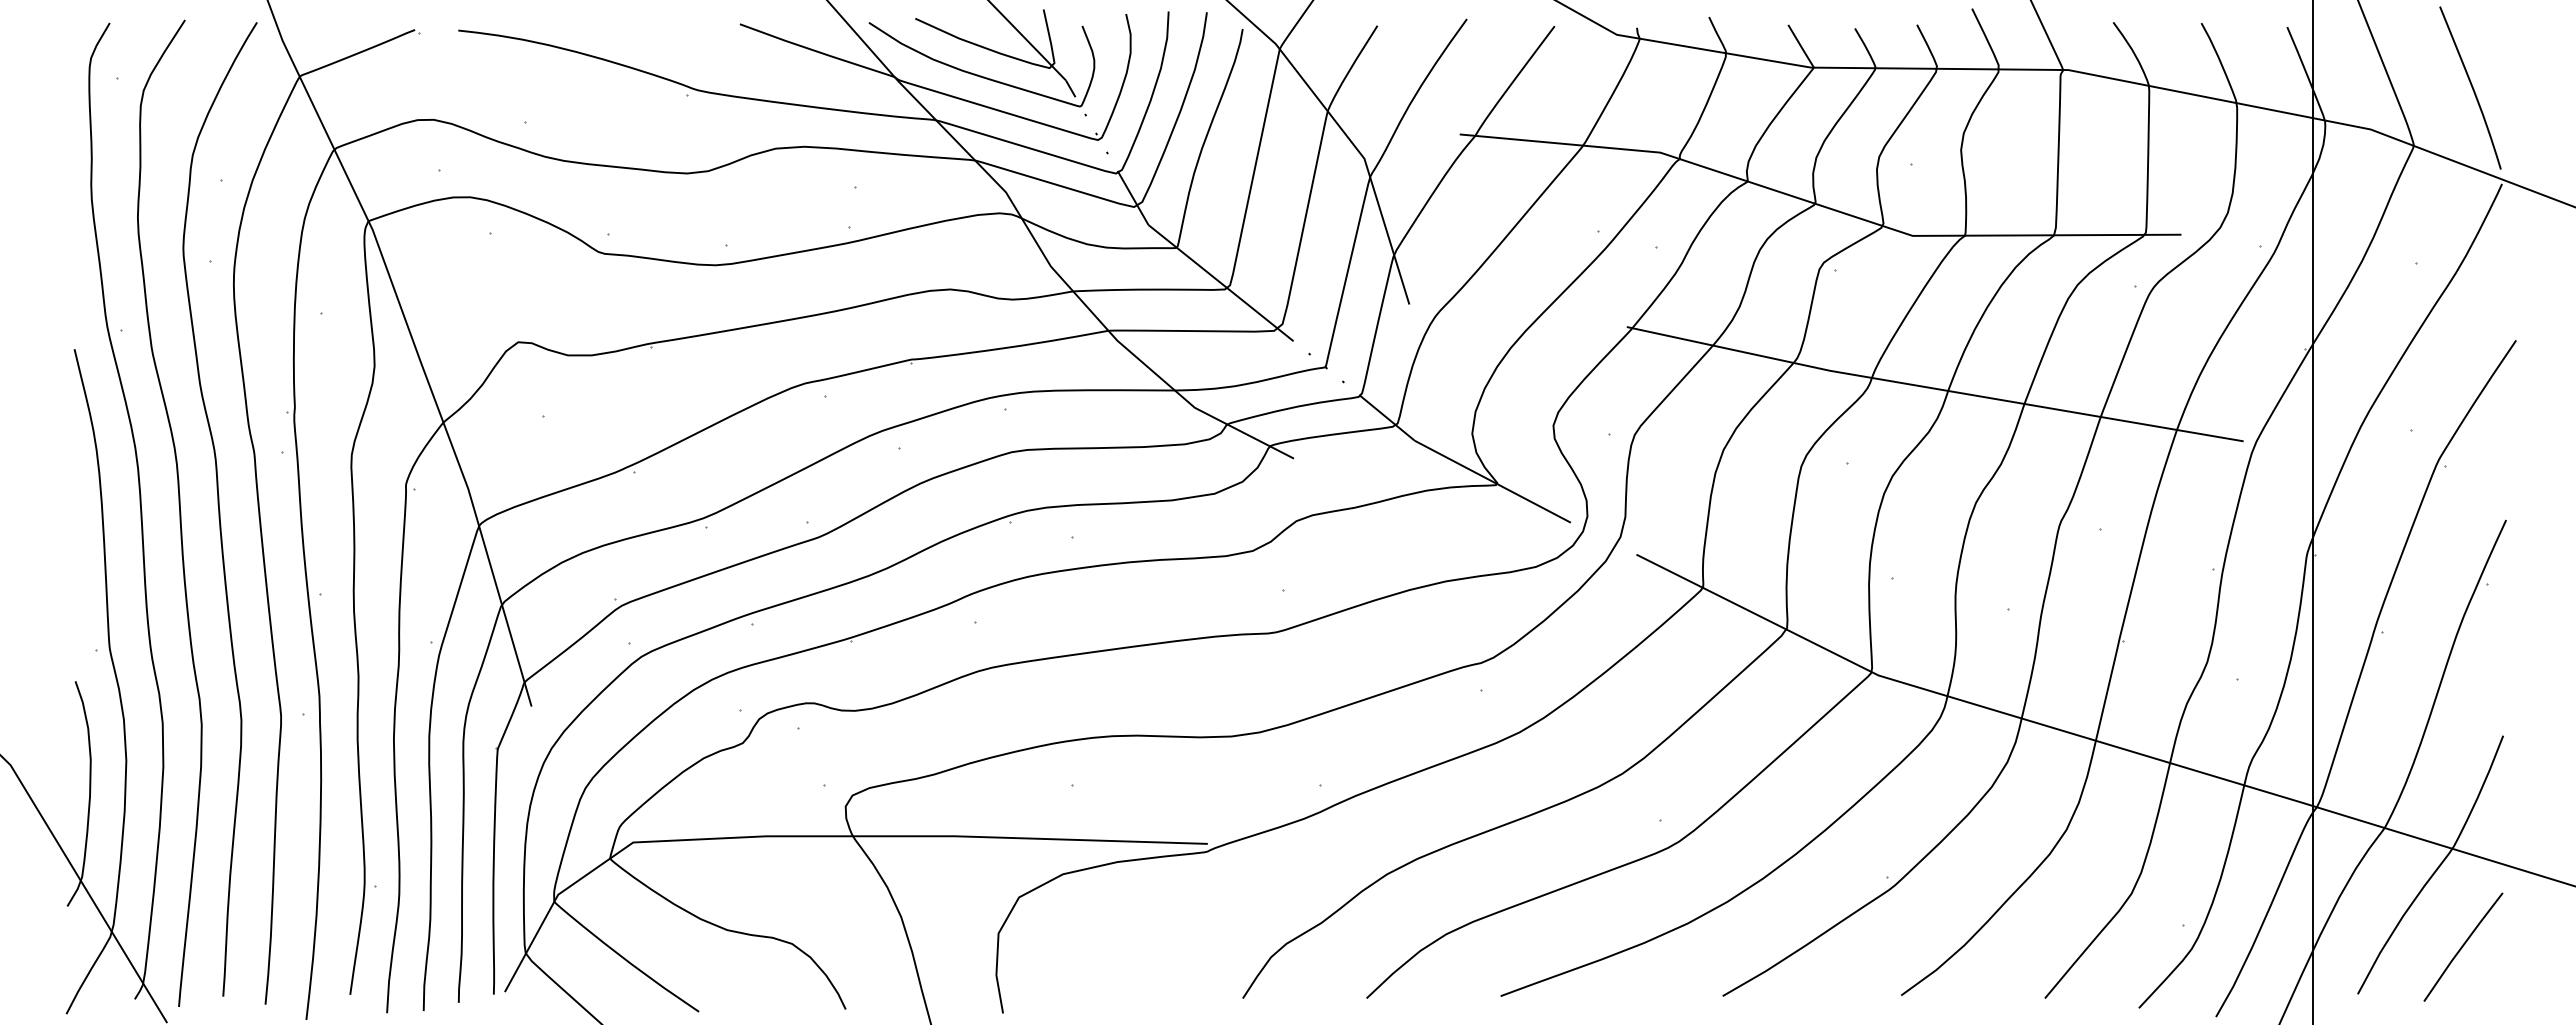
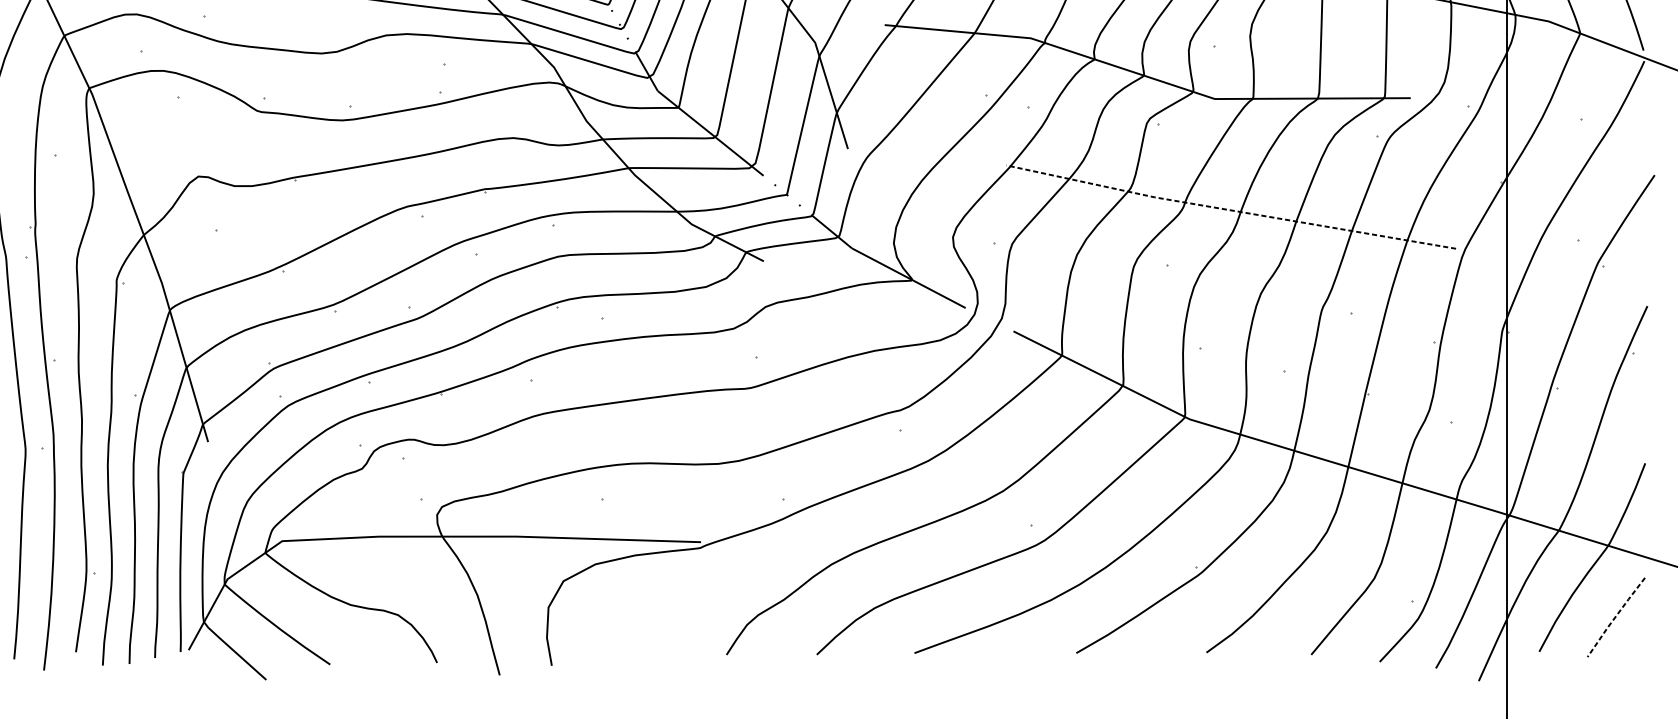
line: (1933, 388) -> (1230, 210), solid -> dashed
line: (2462, 946) -> (1615, 616), solid -> dashed

